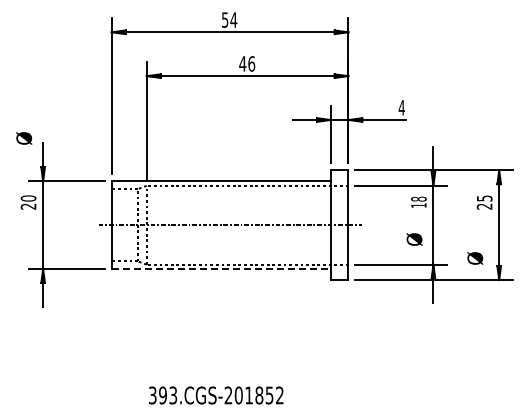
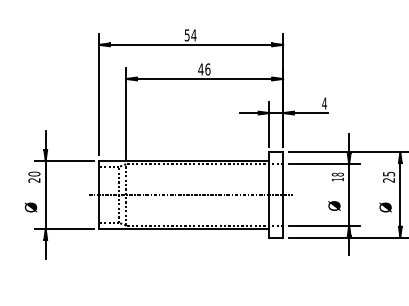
text: (24, 138) -> (31, 207), moved
text: (475, 258) -> (385, 207), moved
line: (221, 269) -> (184, 229), dashed -> solid

